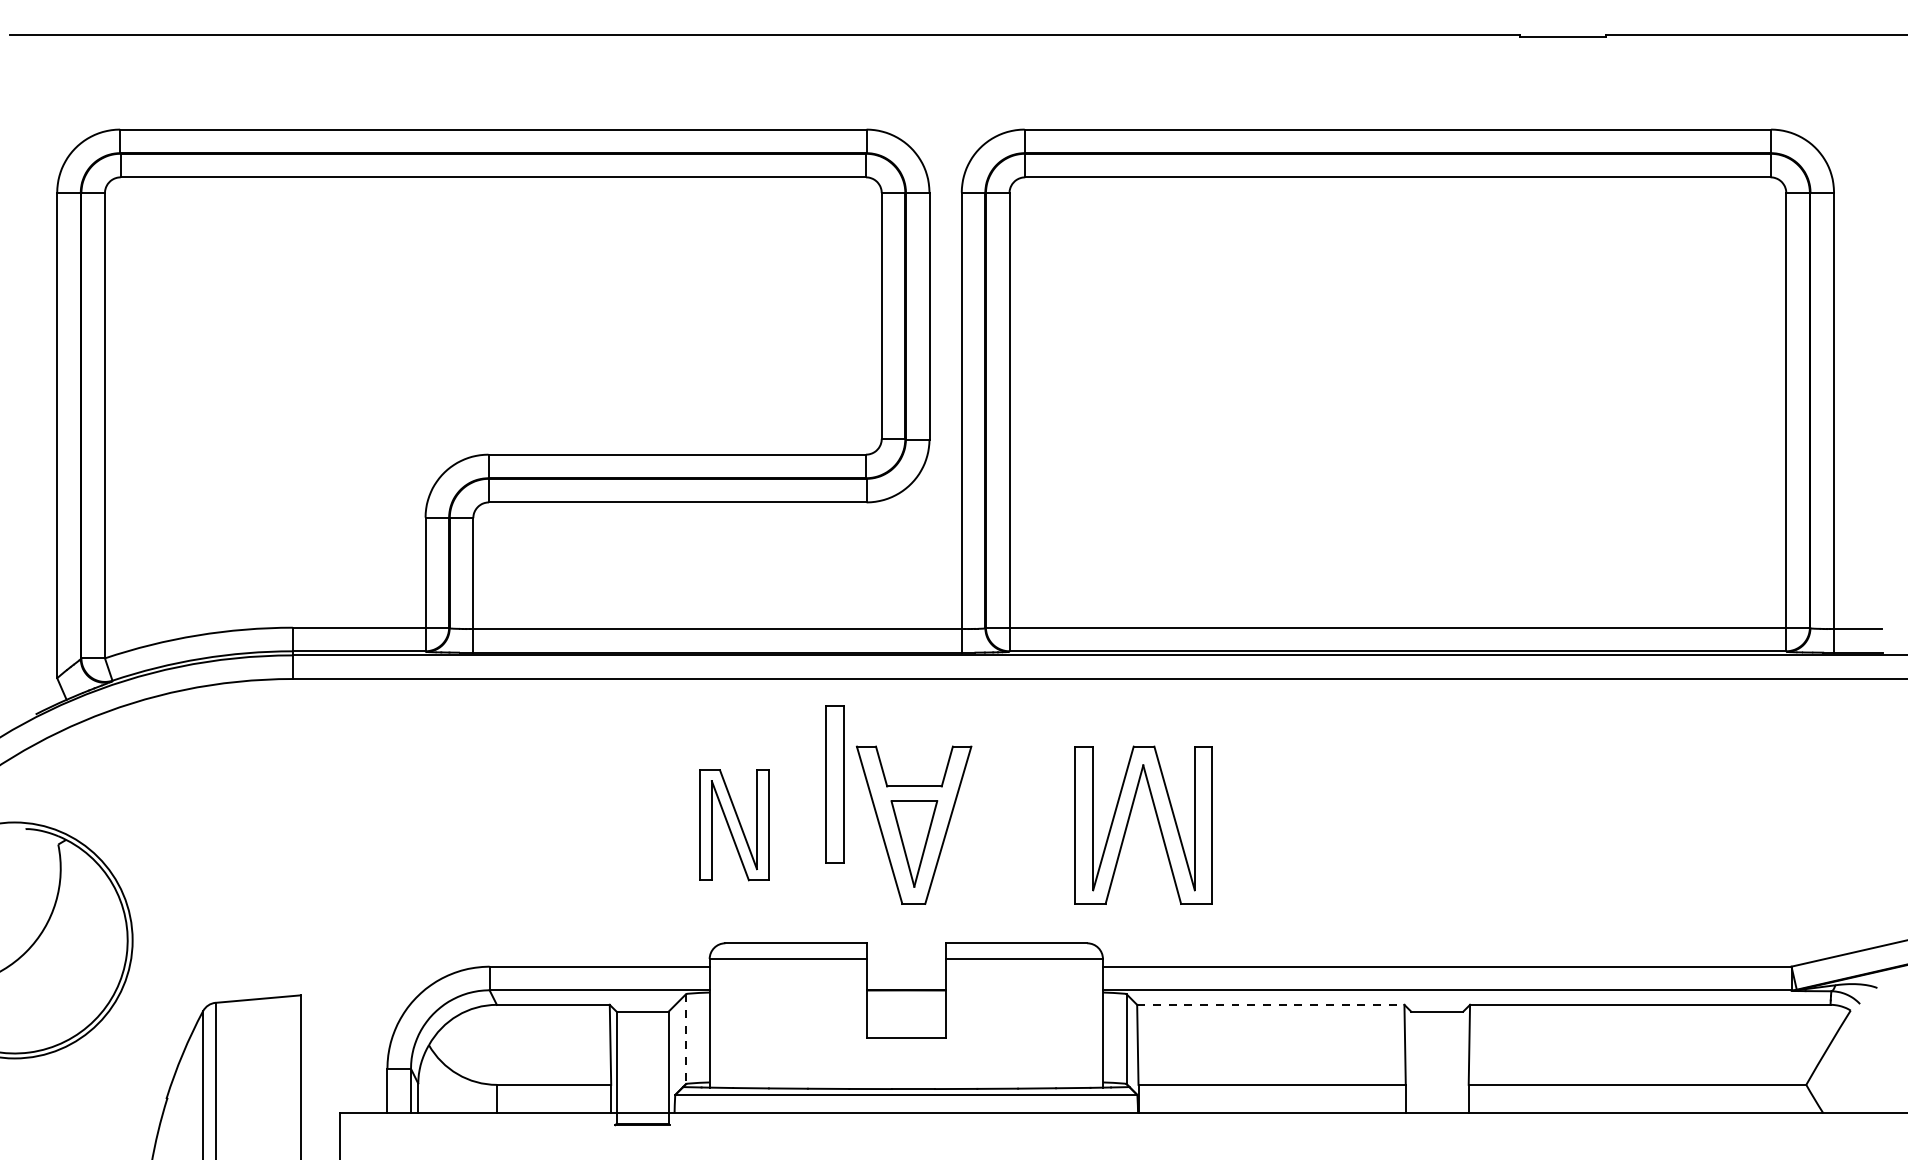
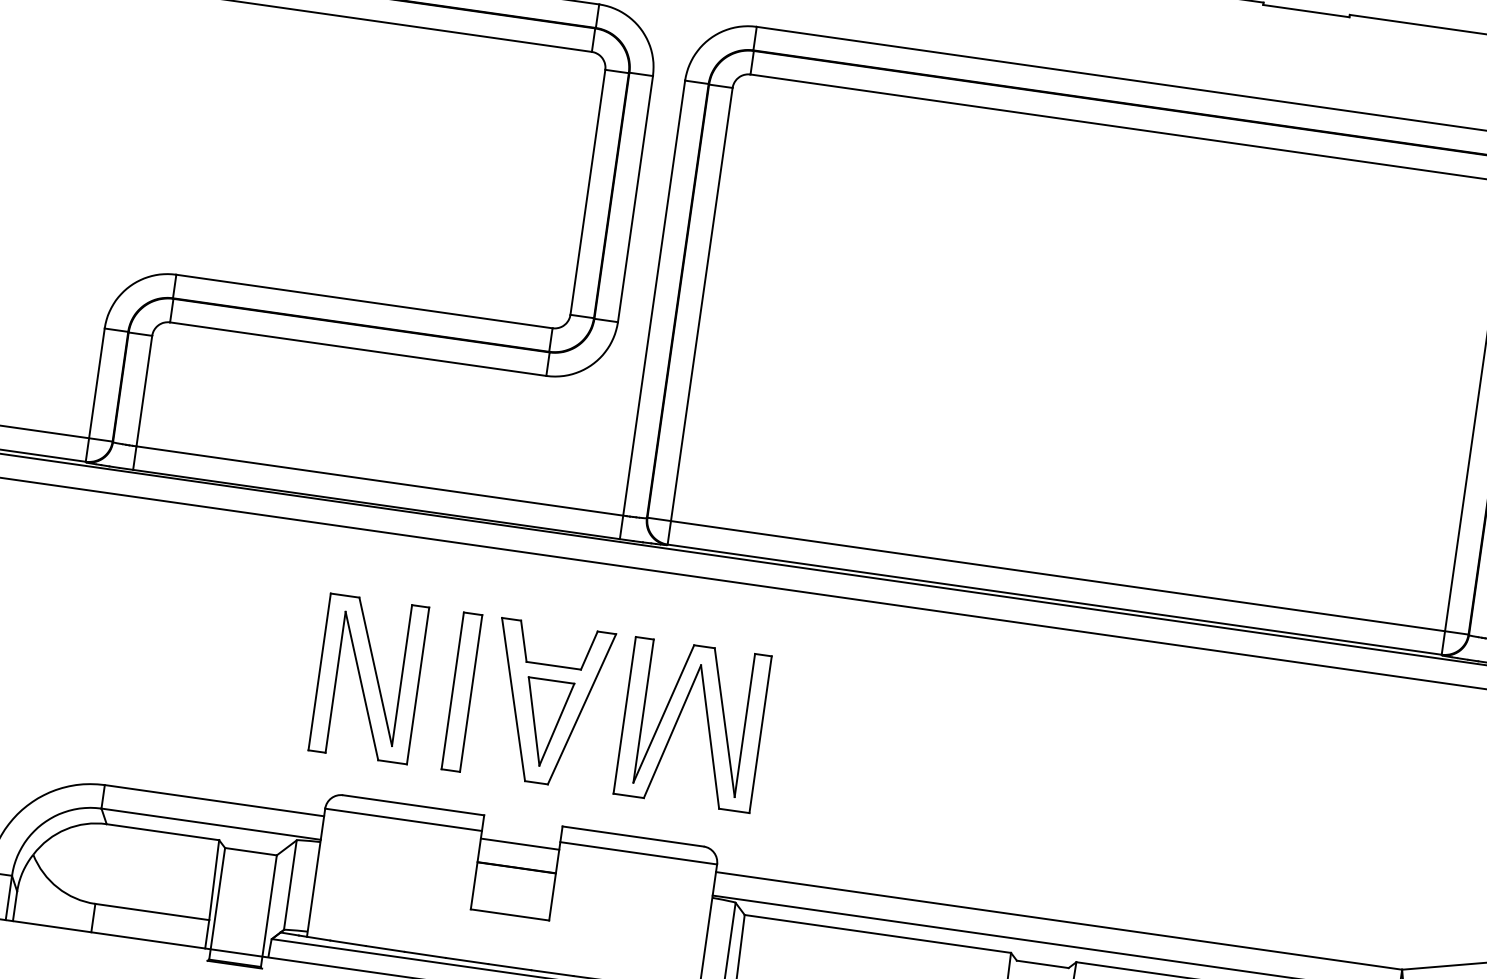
part: (834, 784) -> (461, 692), moved
part: (1156, 818) -> (706, 720), moved
part: (734, 824) -> (369, 678), size x1.43
line: (905, 966) -> (519, 843), added
line: (1270, 1004) -> (877, 933), dashed -> solid
line: (686, 1039) -> (290, 885), dashed -> solid

